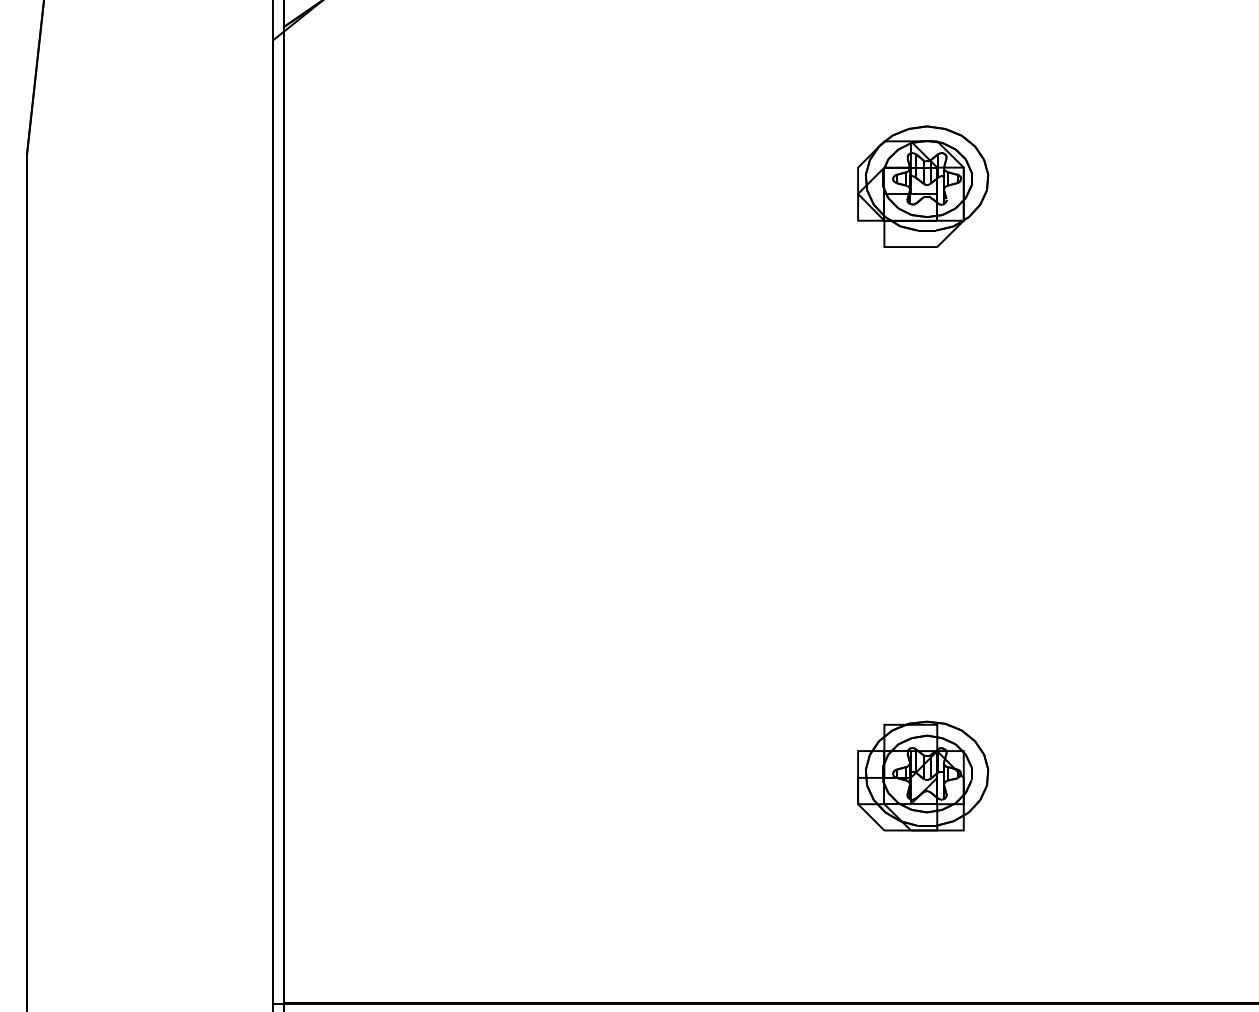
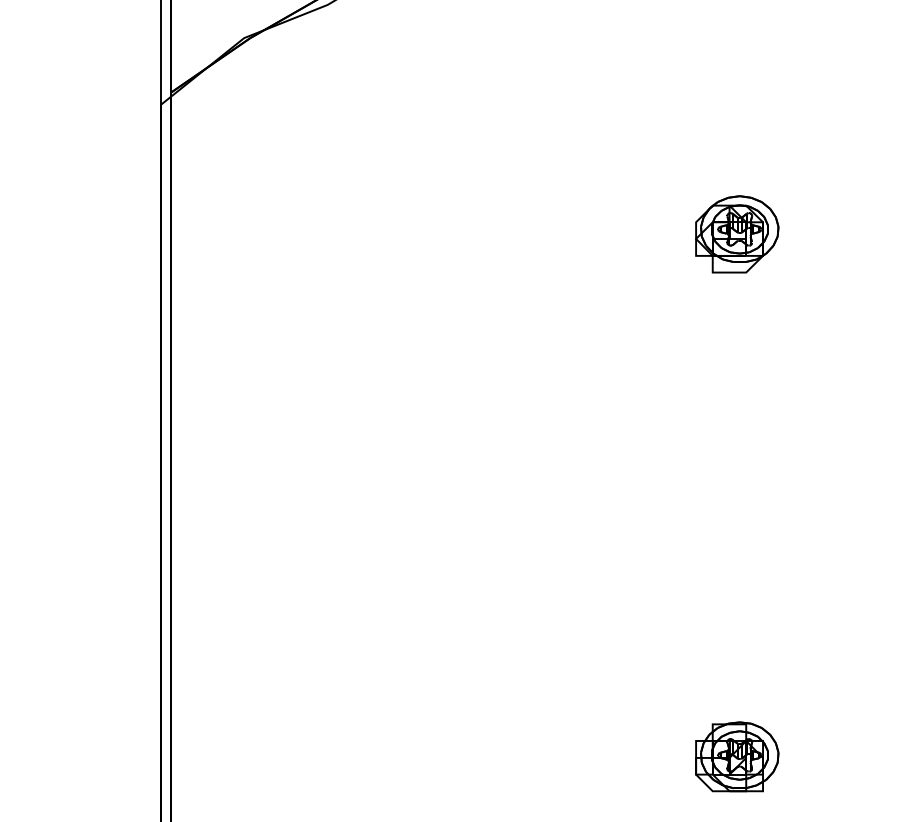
part: (922, 186) -> (736, 234), size x0.71
part: (922, 775) -> (736, 756), size x0.71

